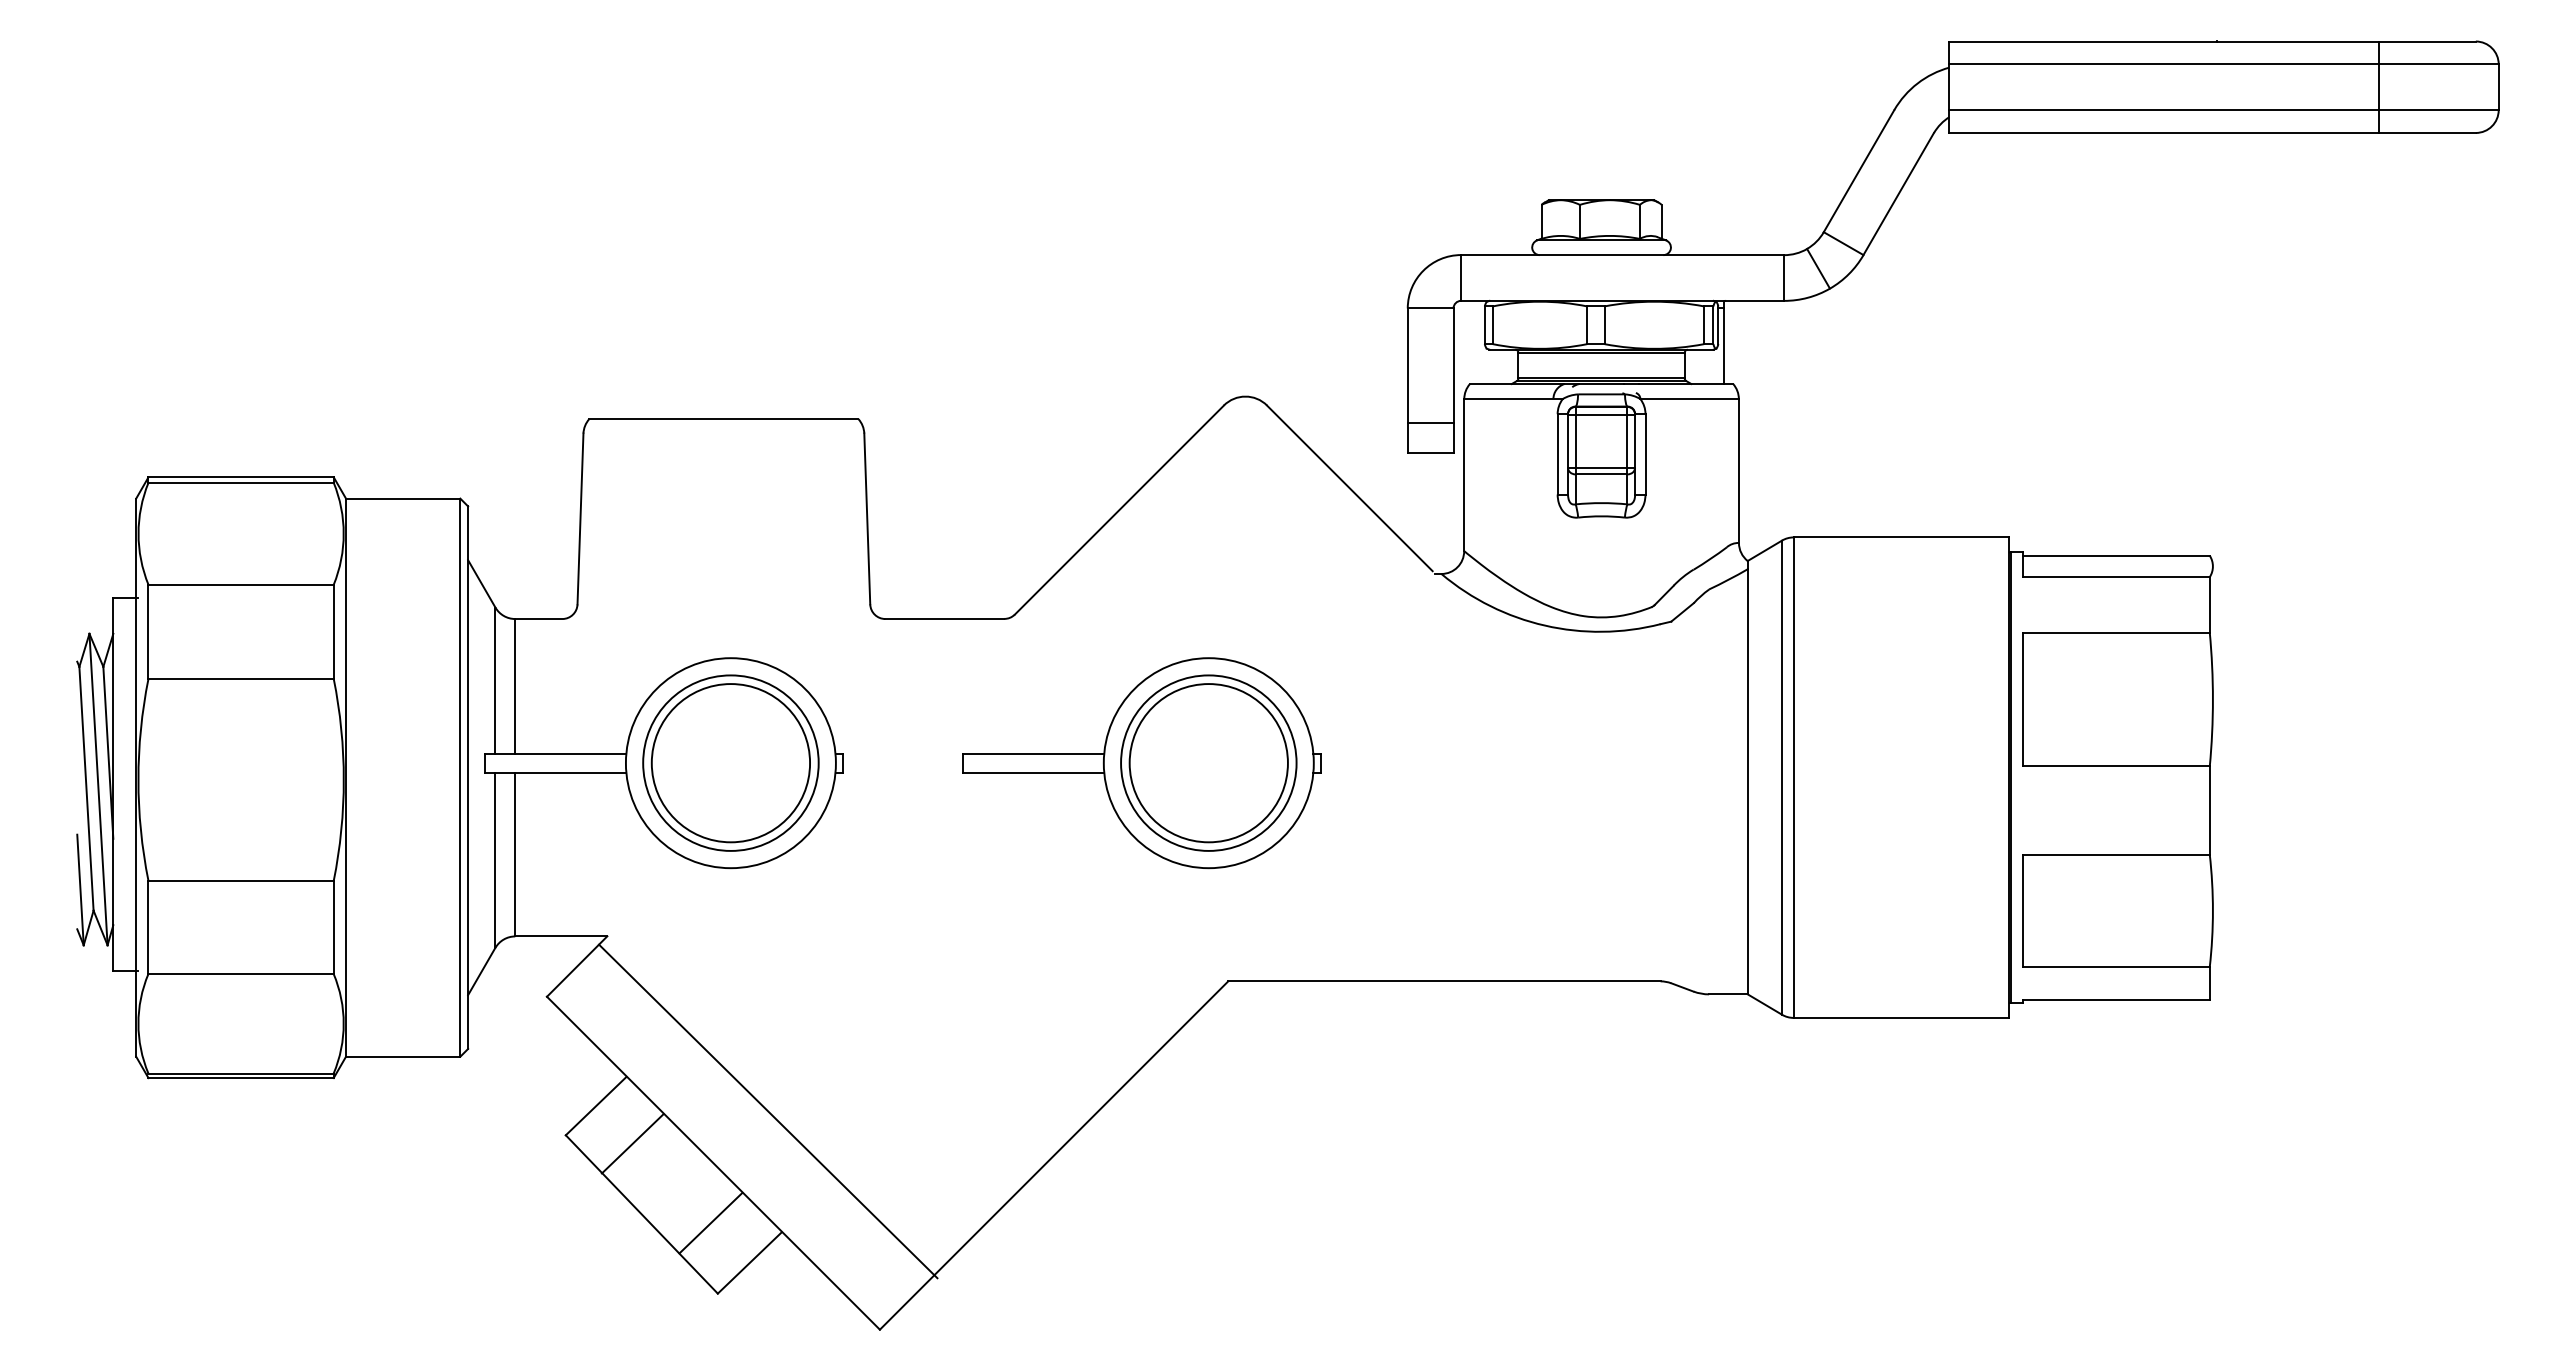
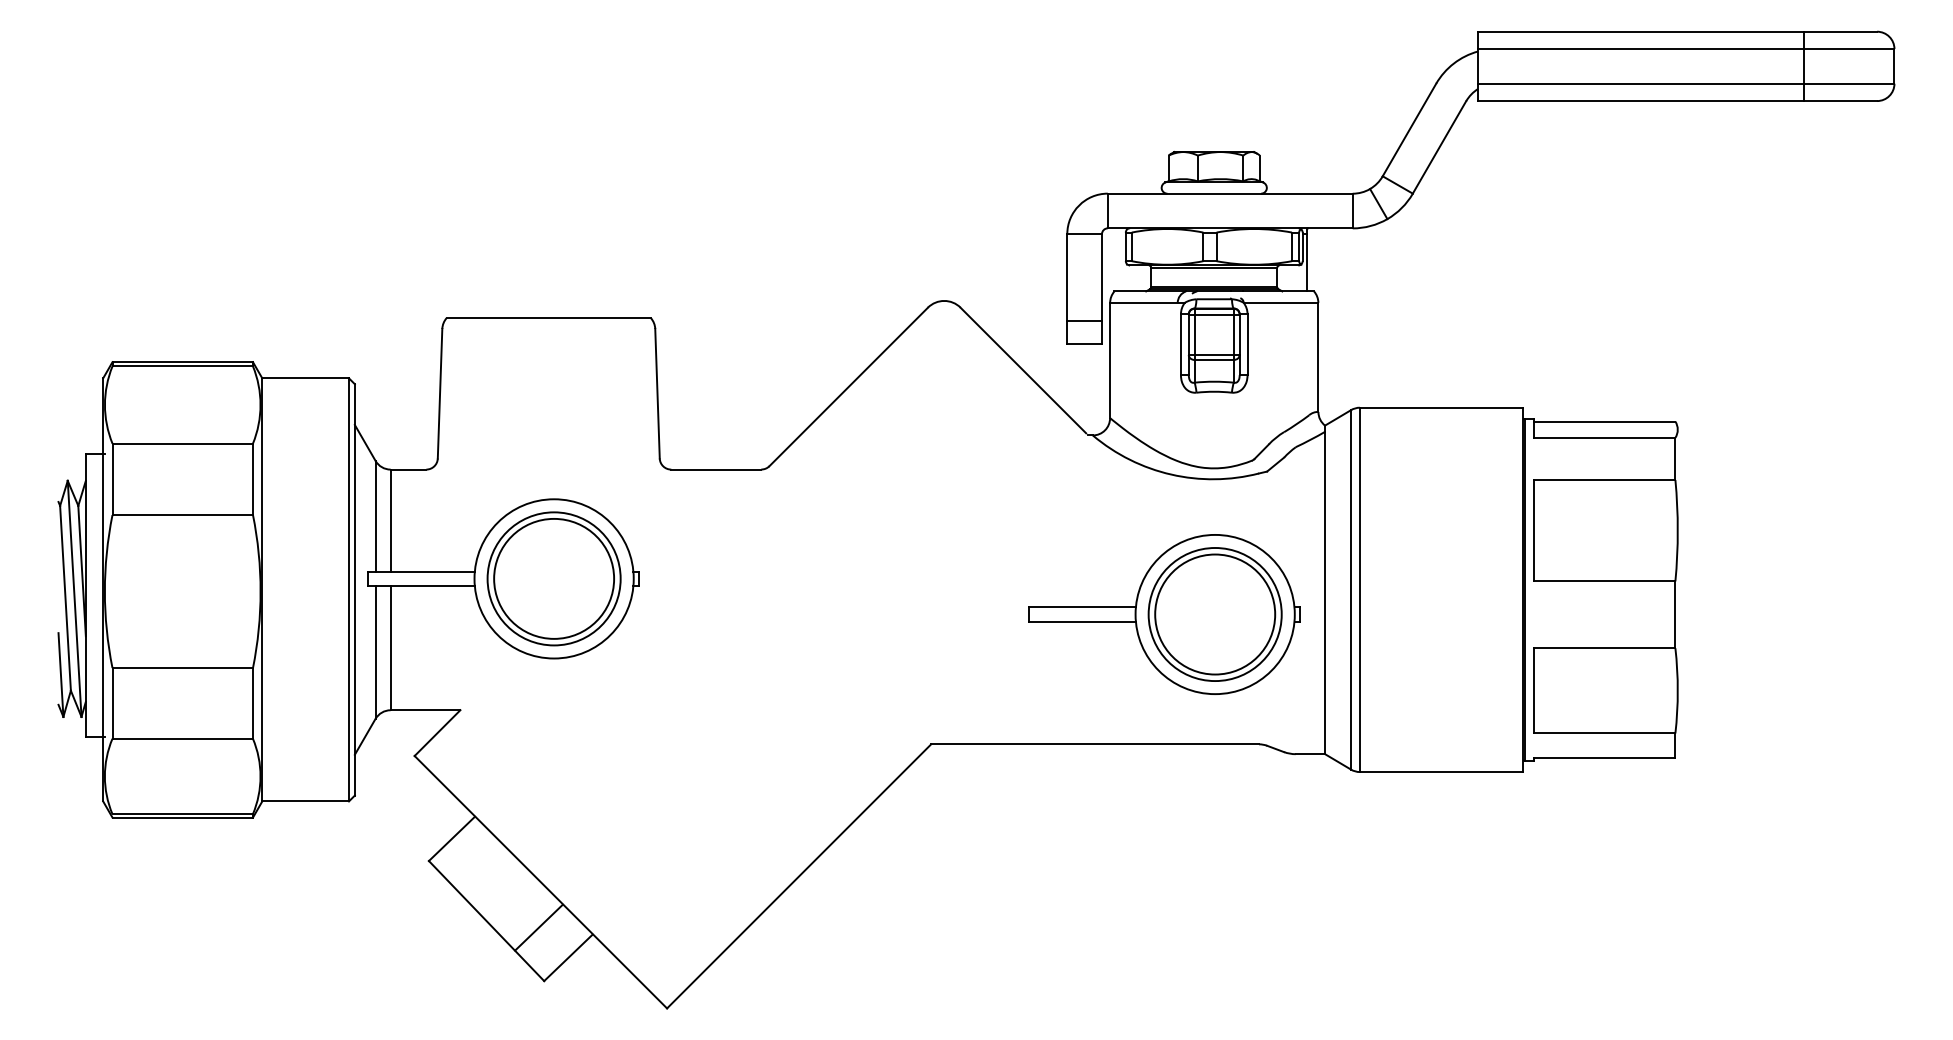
part: (1141, 763) -> (1164, 614), moved
line: (768, 1111) -> (582, 842), removed
line: (632, 1143) -> (479, 867), removed

